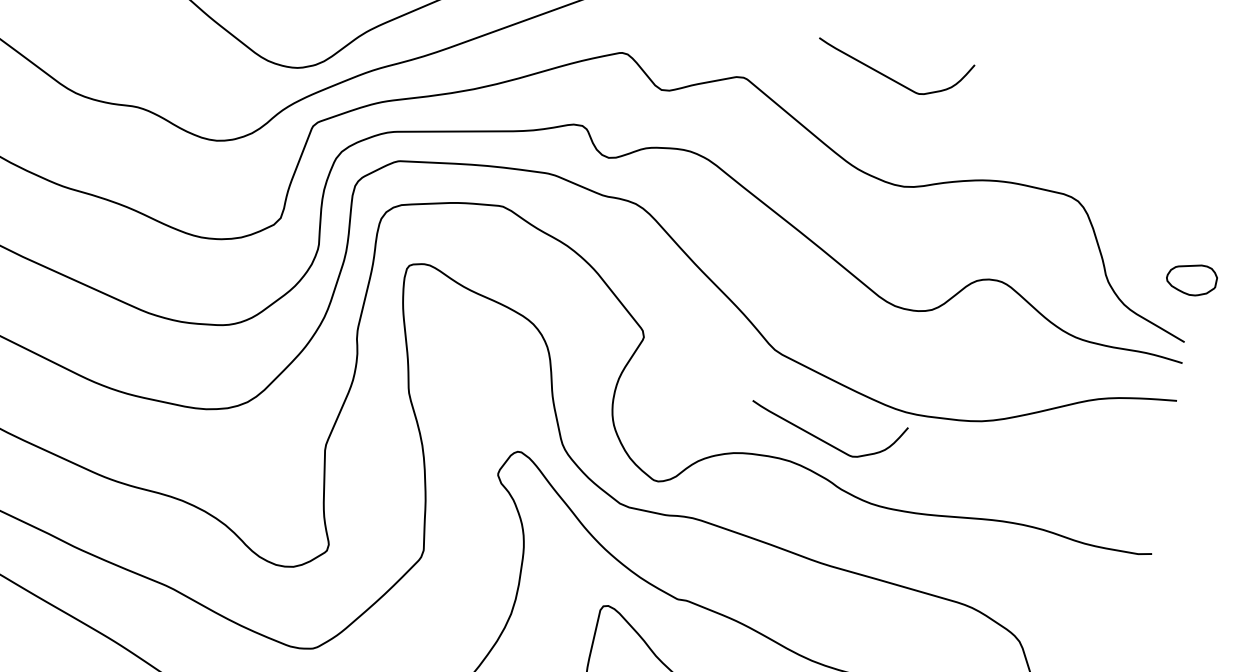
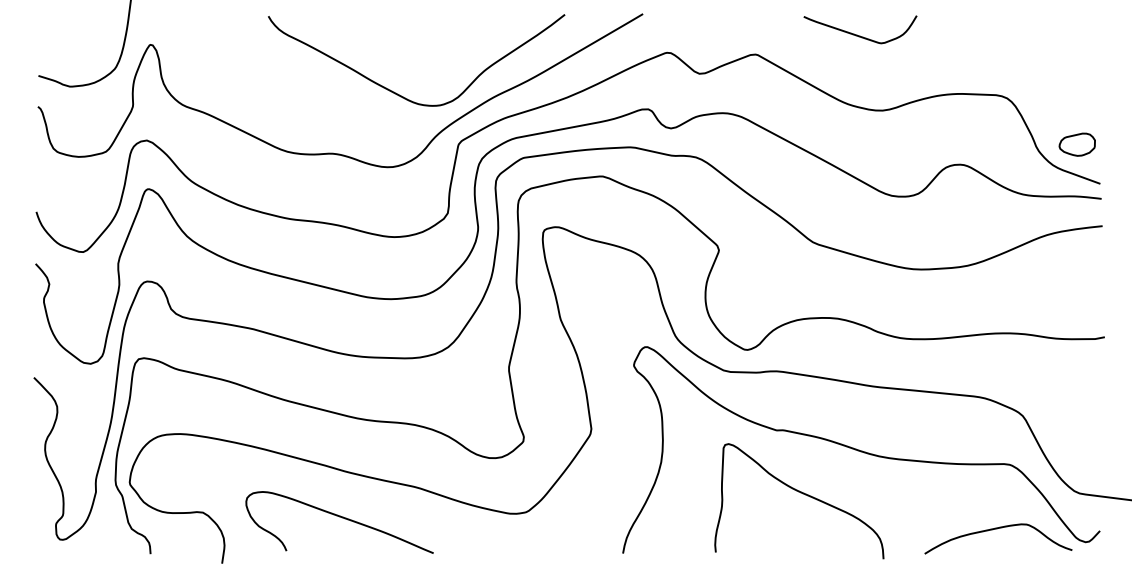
part: (1190, 278) -> (1076, 144), moved
curve: (822, 438) -> (857, 298), removed

